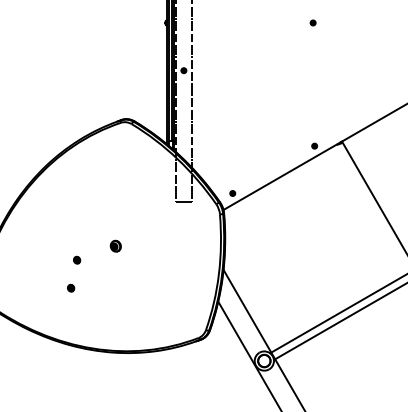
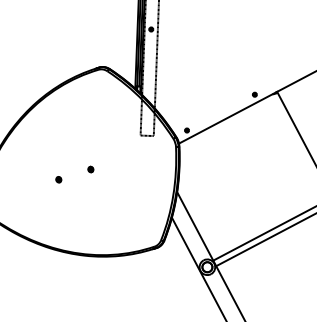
part: (116, 245) -> (91, 169), size x0.62
part: (71, 287) -> (53, 201), removed

